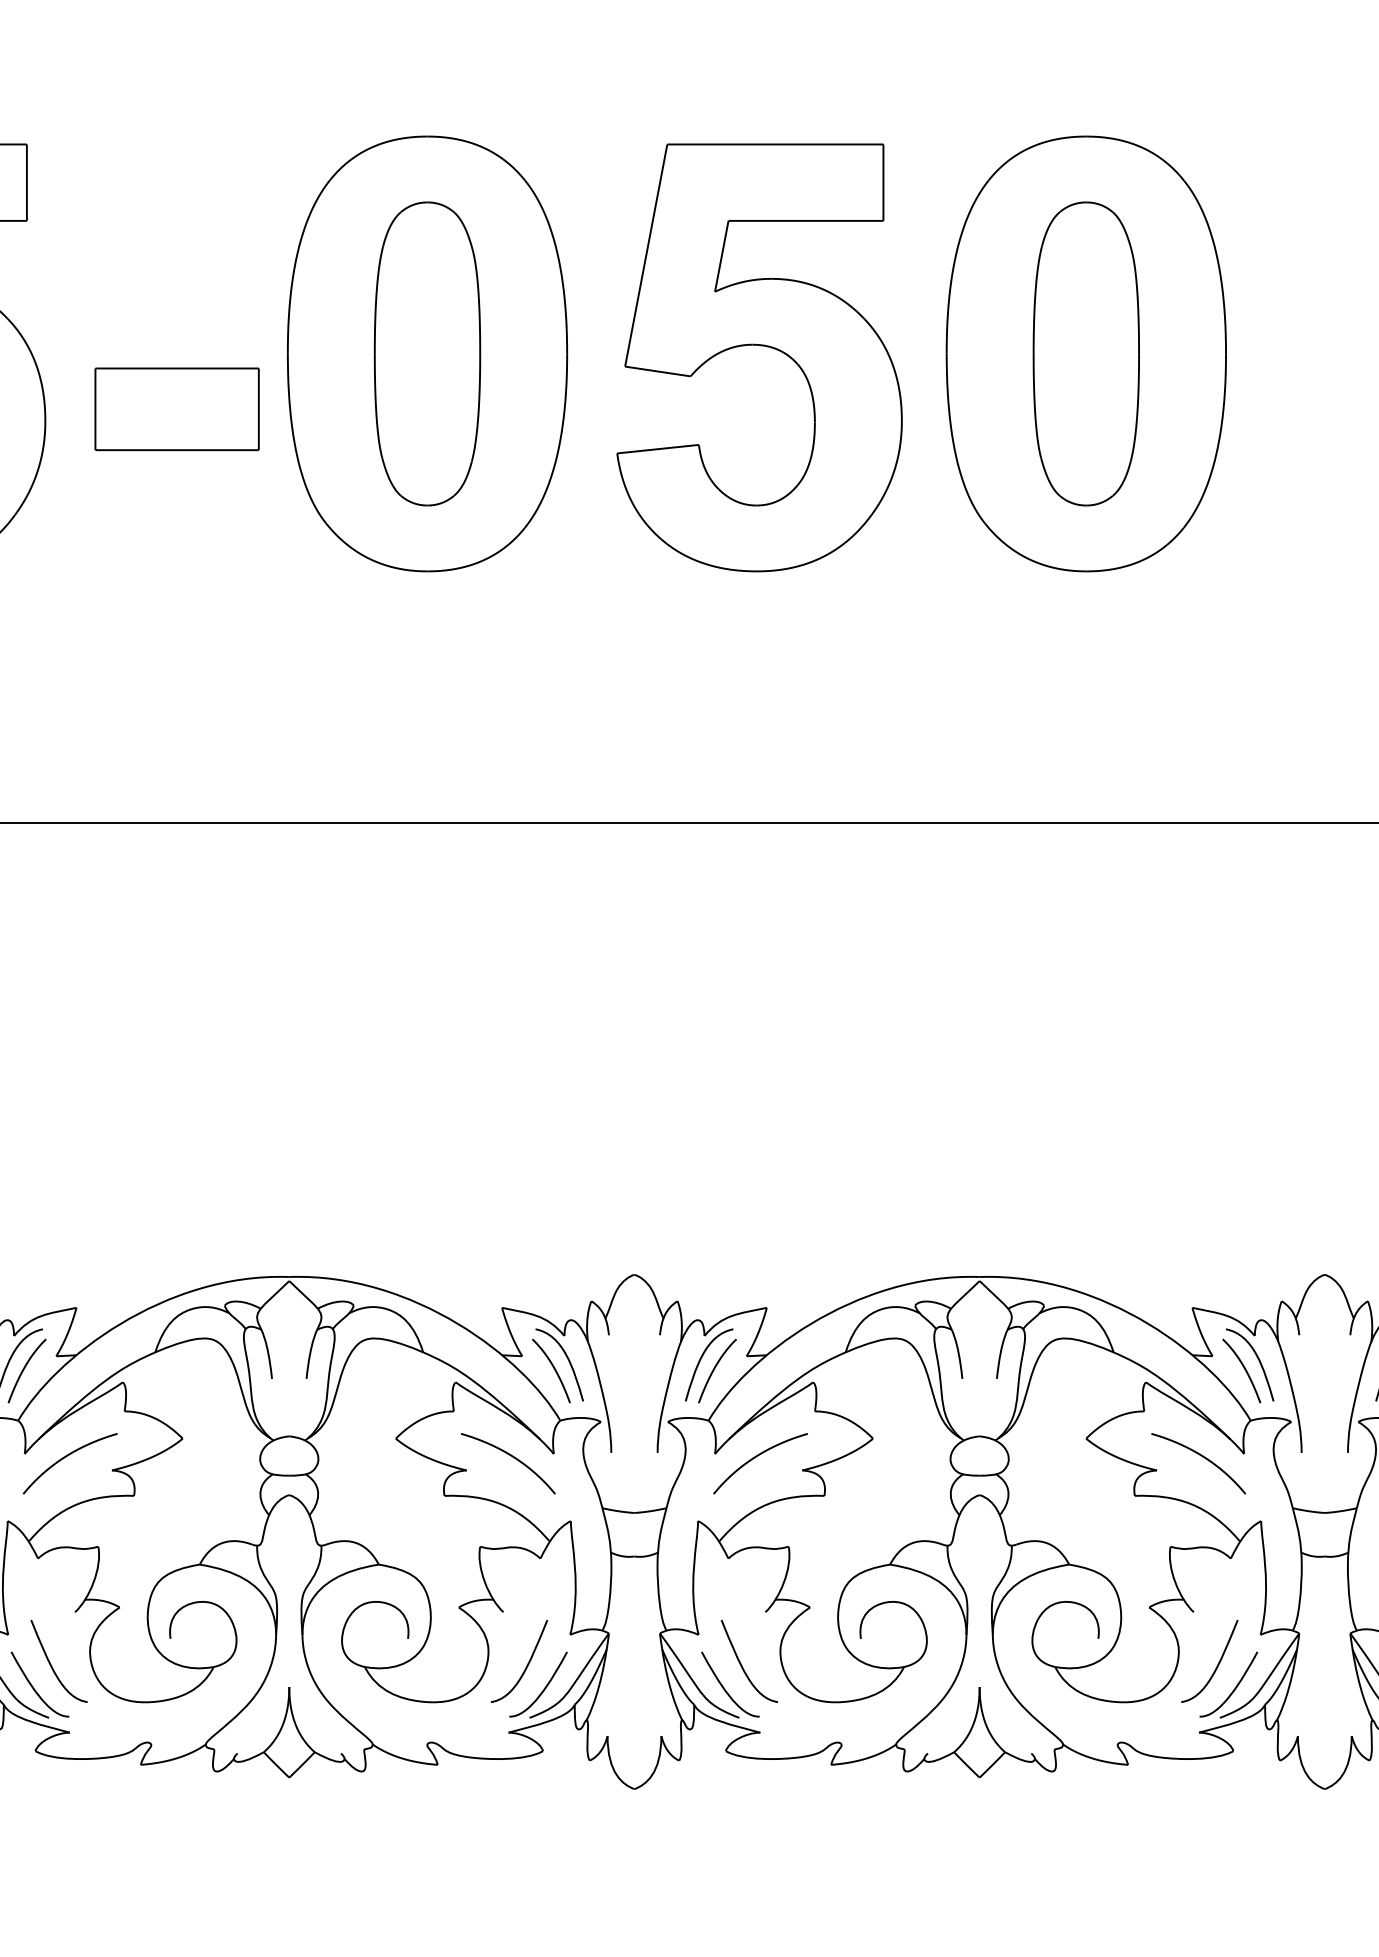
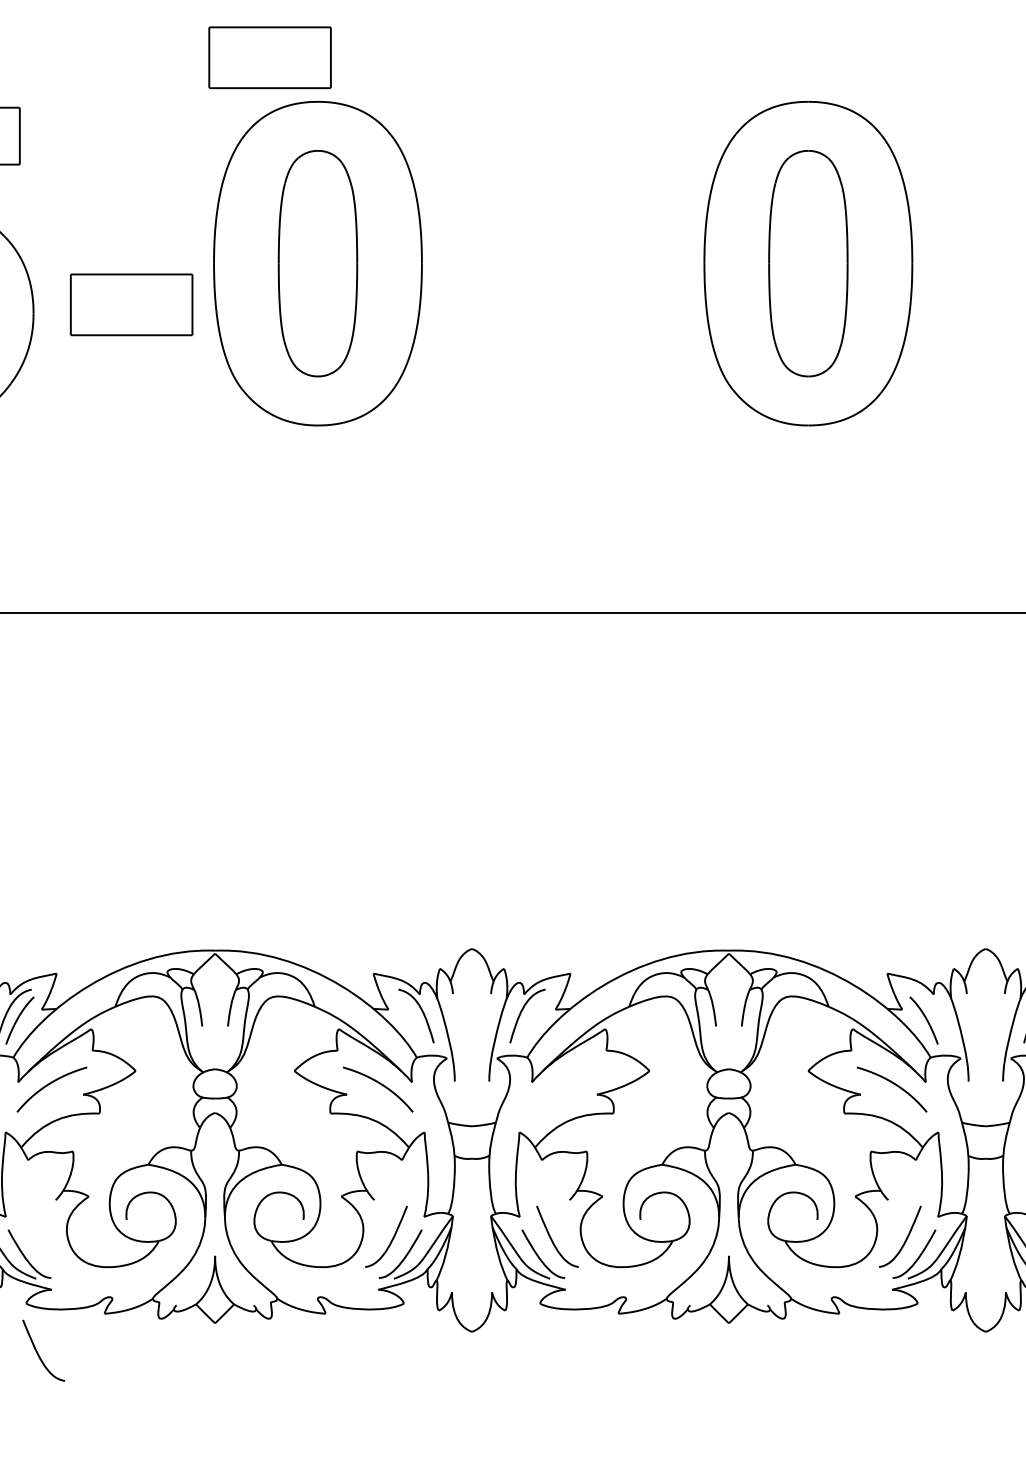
part: (362, 77) -> (269, 57), added
part: (760, 346) -> (565, 258), removed
curve: (1258, 1361) -> (936, 1013), removed
curve: (553, 1368) -> (411, 1018), removed
curve: (715, 1368) -> (532, 1018), removed
curve: (755, 1458) -> (562, 1085), removed
curve: (51, 1664) -> (38, 1352), moved

